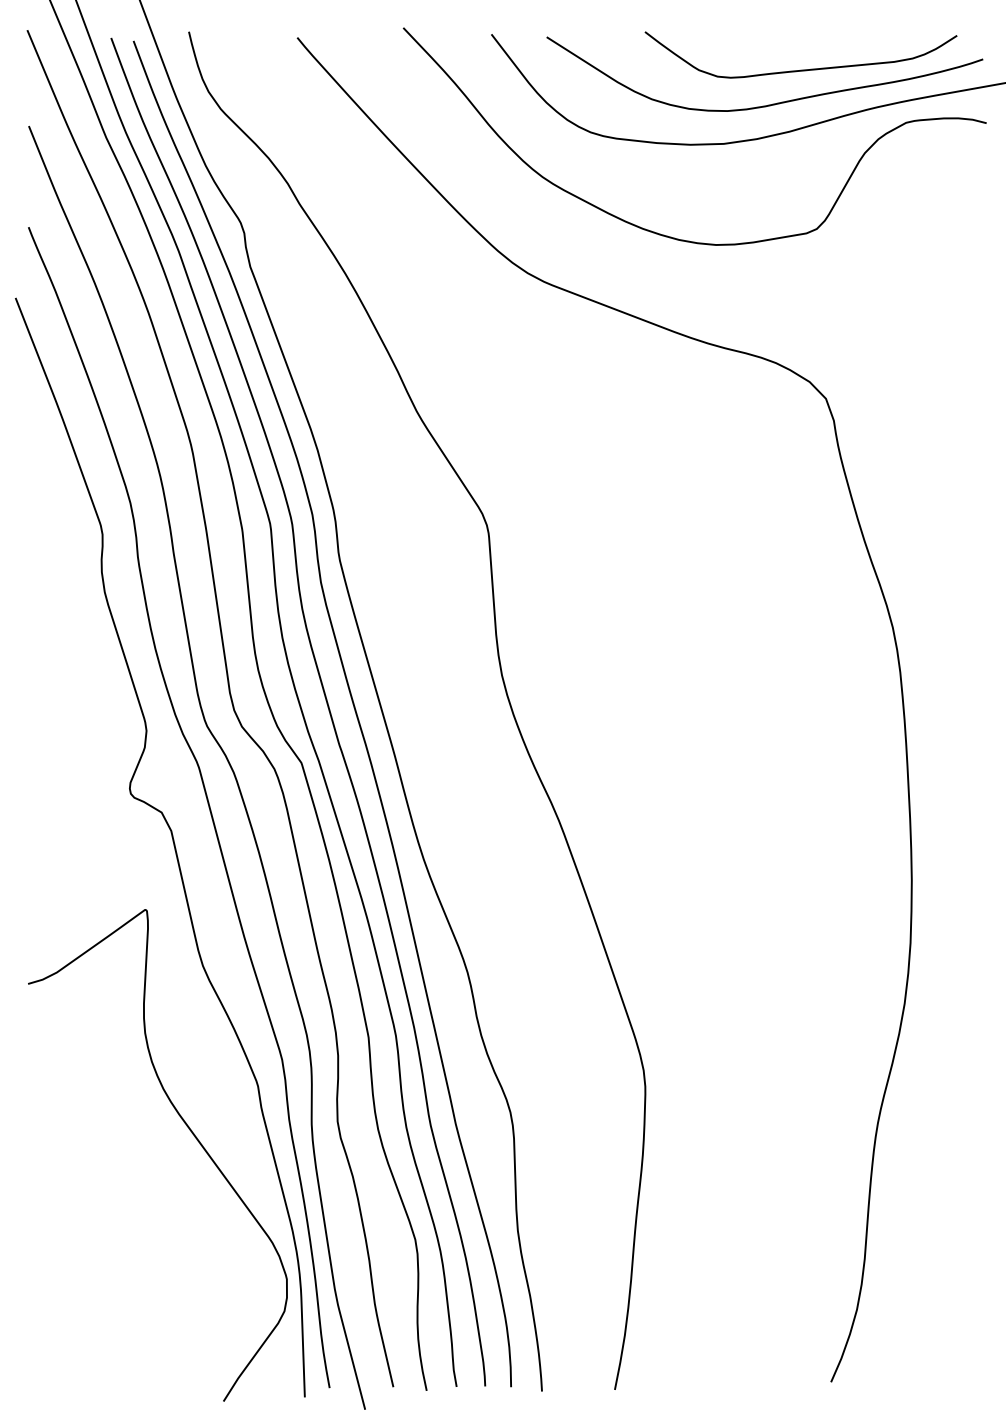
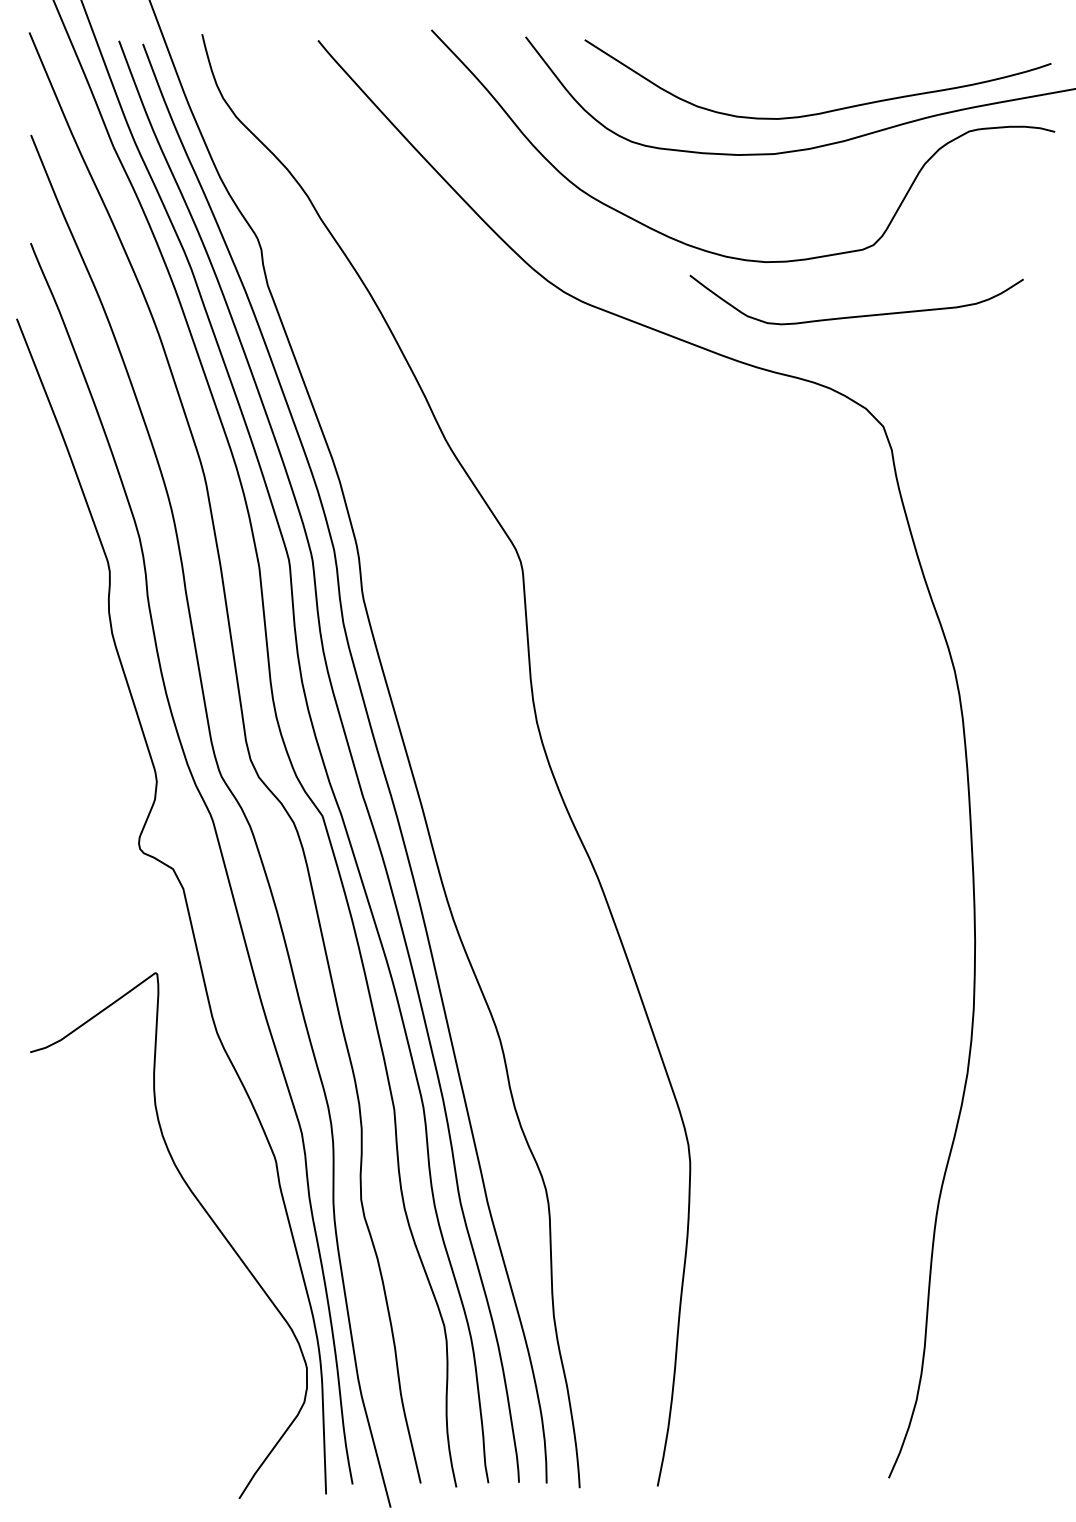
curve: (801, 69) -> (857, 315), moved

